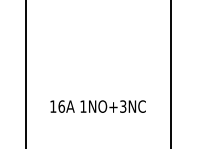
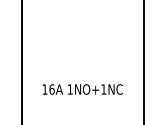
text: (123, 106) -> (104, 89), 1NO+3NC -> 1NO+1NC

